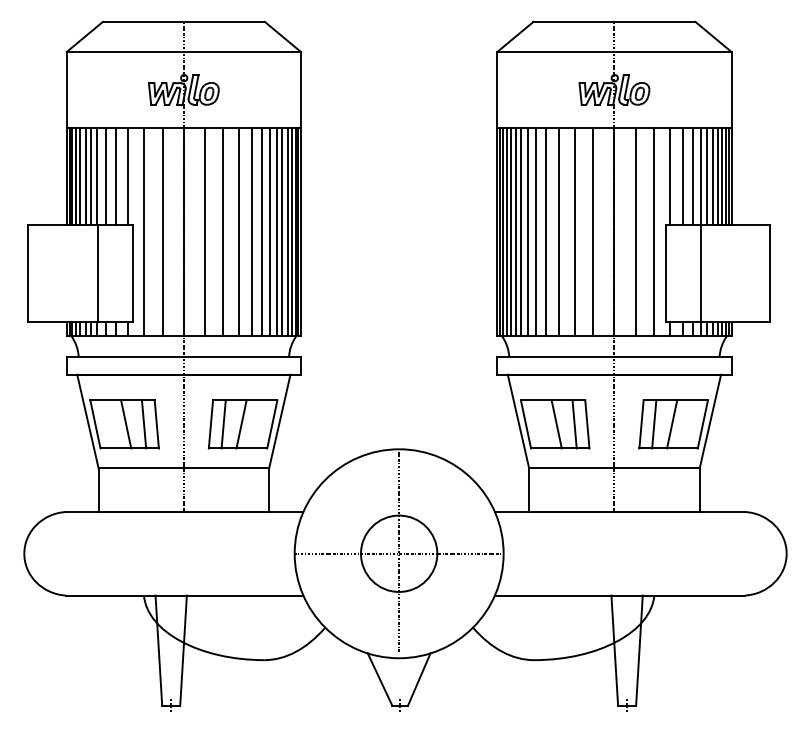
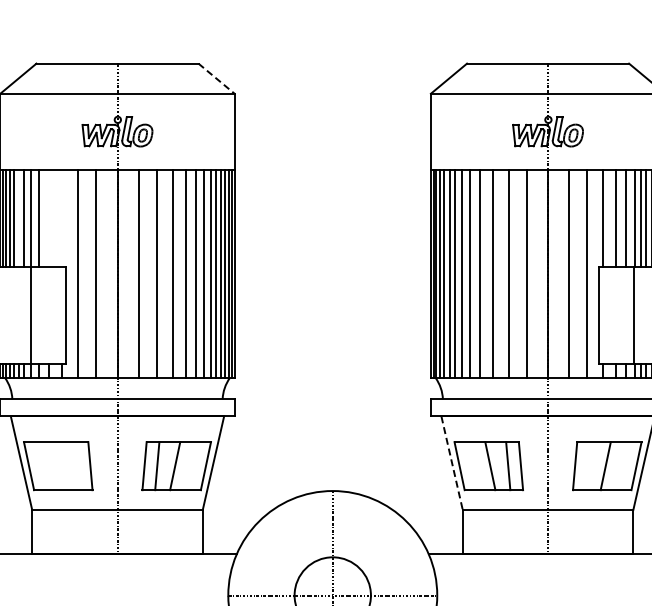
line: (282, 36) -> (216, 78), solid -> dashed
line: (85, 176) -> (19, 218), removed
line: (115, 176) -> (49, 218), removed
line: (128, 176) -> (62, 218), removed
line: (518, 421) -> (452, 463), solid -> dashed
line: (126, 424) -> (60, 466), removed
line: (143, 424) -> (77, 466), removed
line: (654, 424) -> (588, 466), removed

